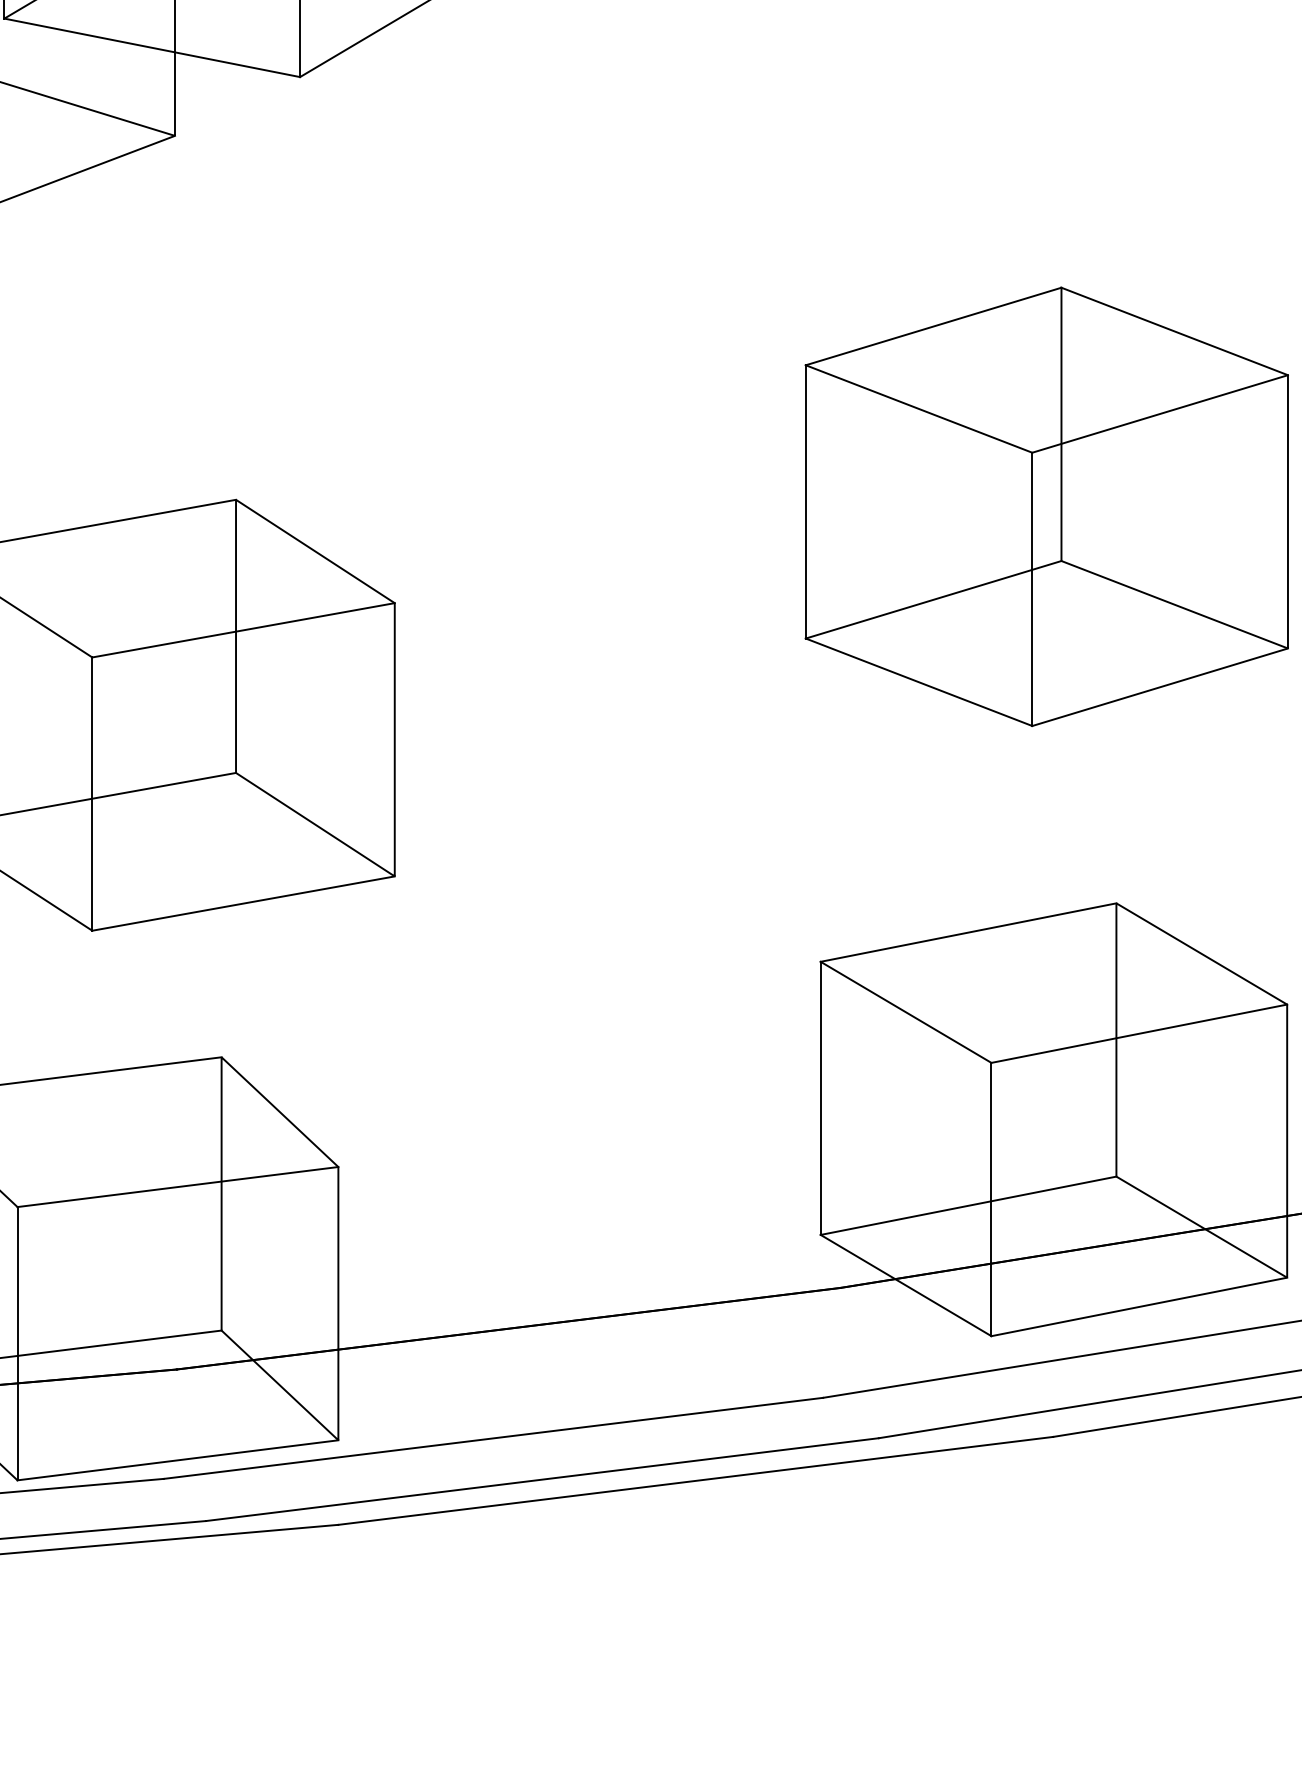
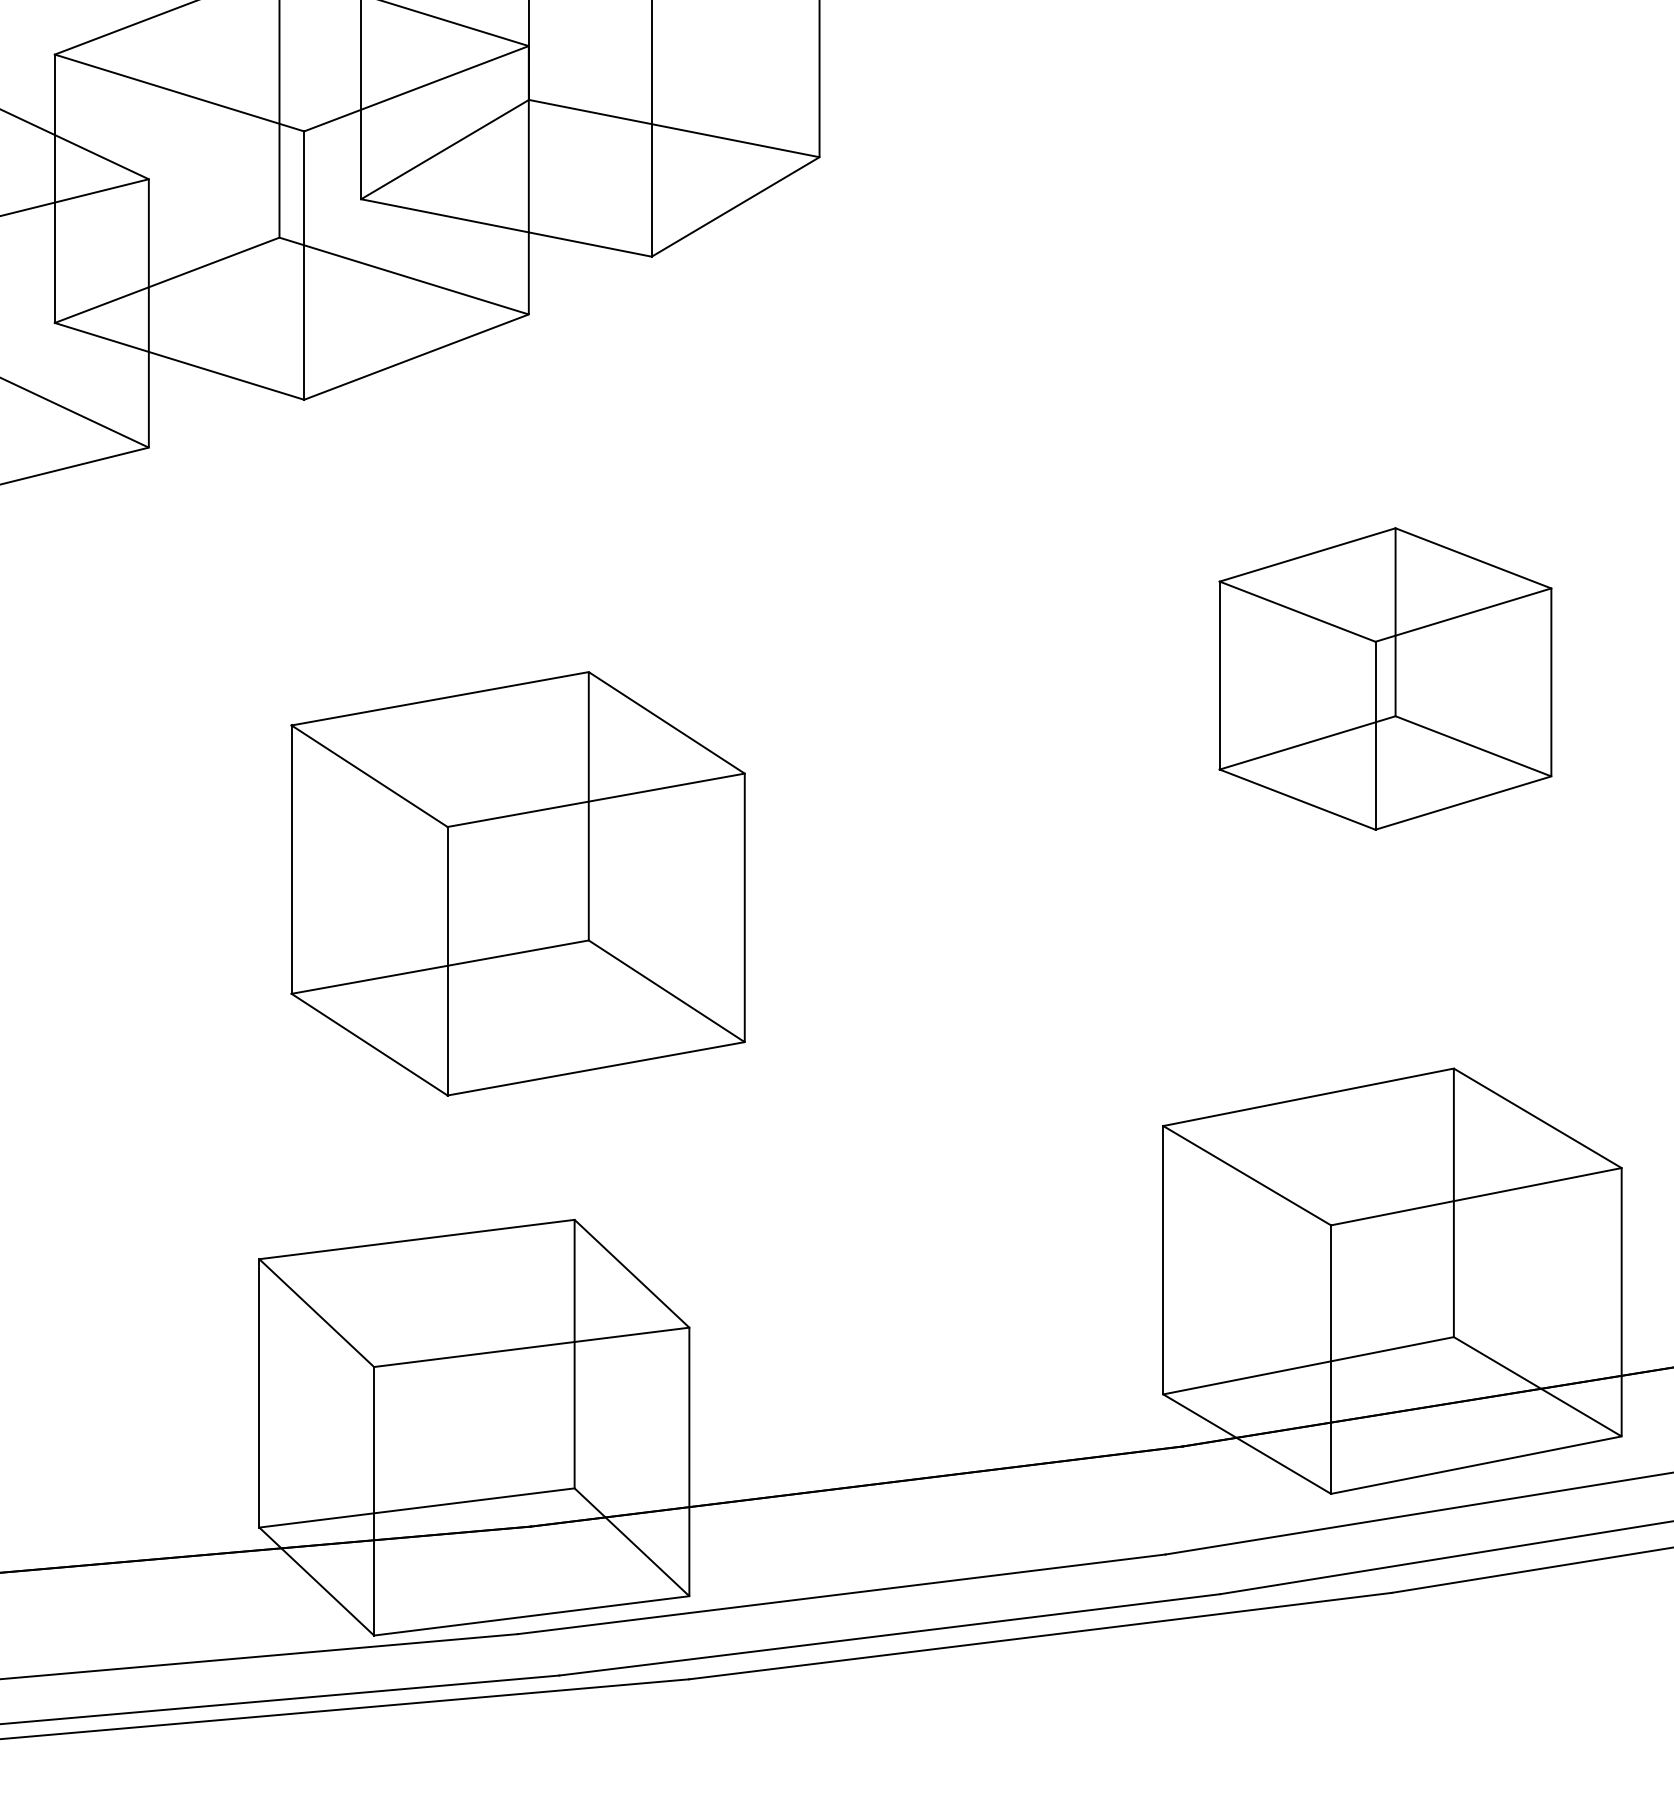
part: (1046, 506) -> (1385, 678), size x0.7

